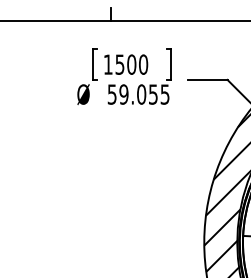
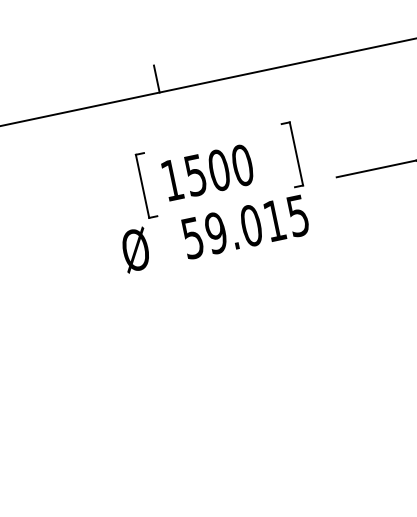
text: (153, 94) -> (274, 220), 59.055 -> 59.015

